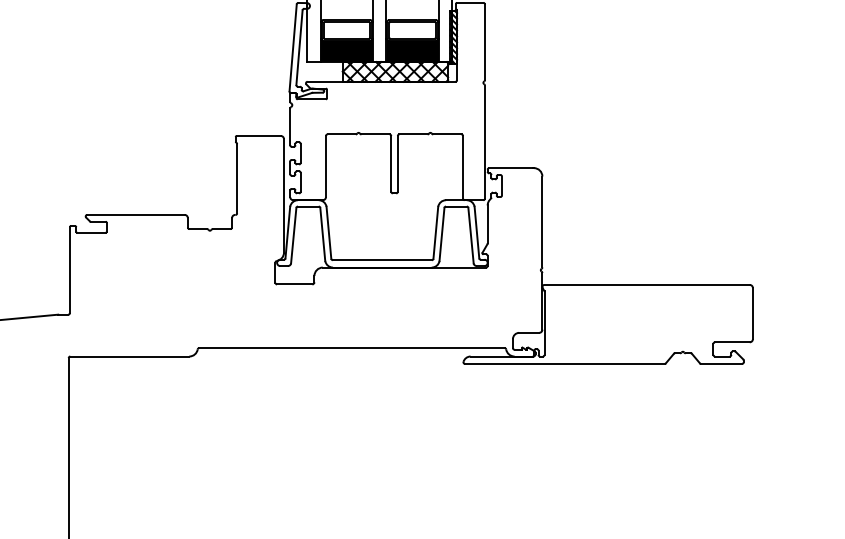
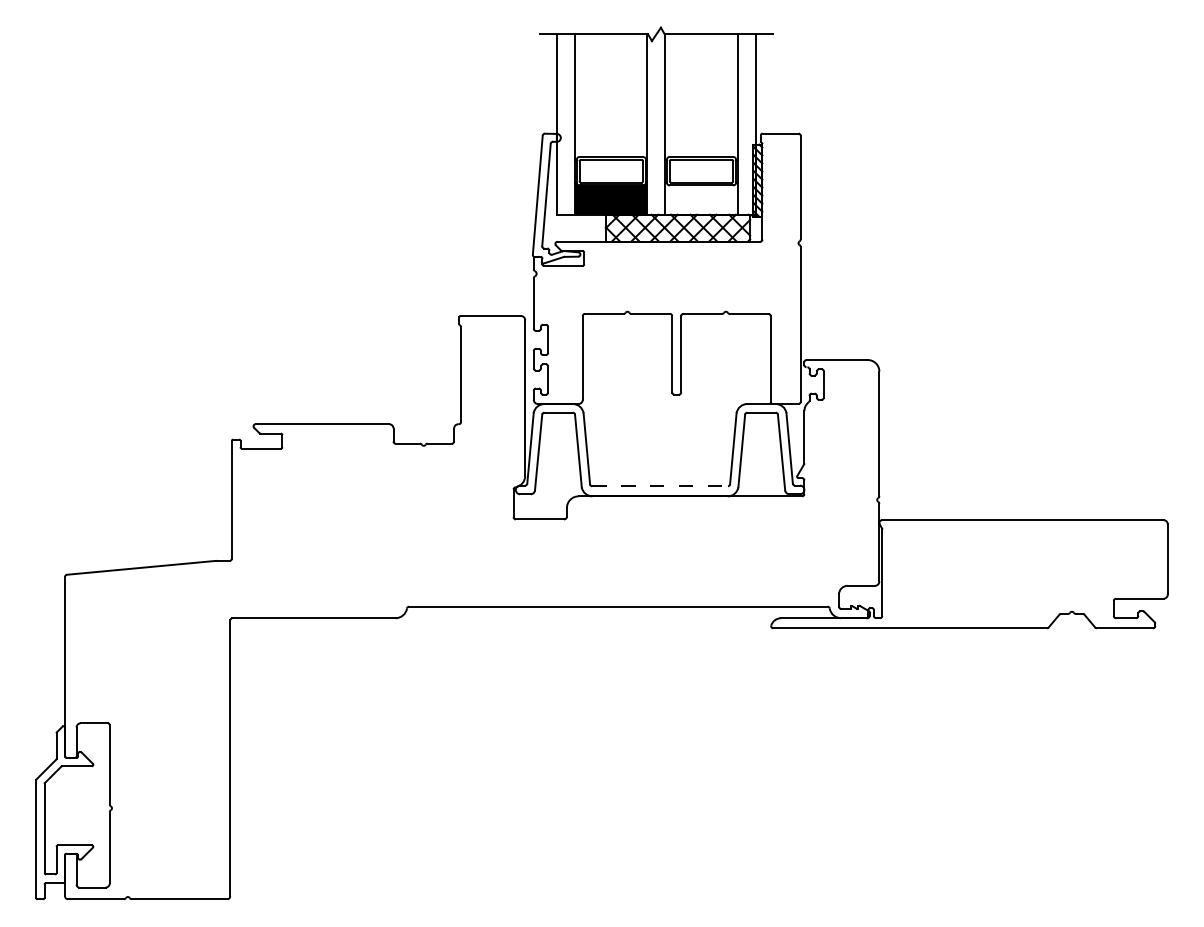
fill: (412, 50) -> (701, 198), removed
line: (382, 260) -> (660, 486), solid -> dashed

